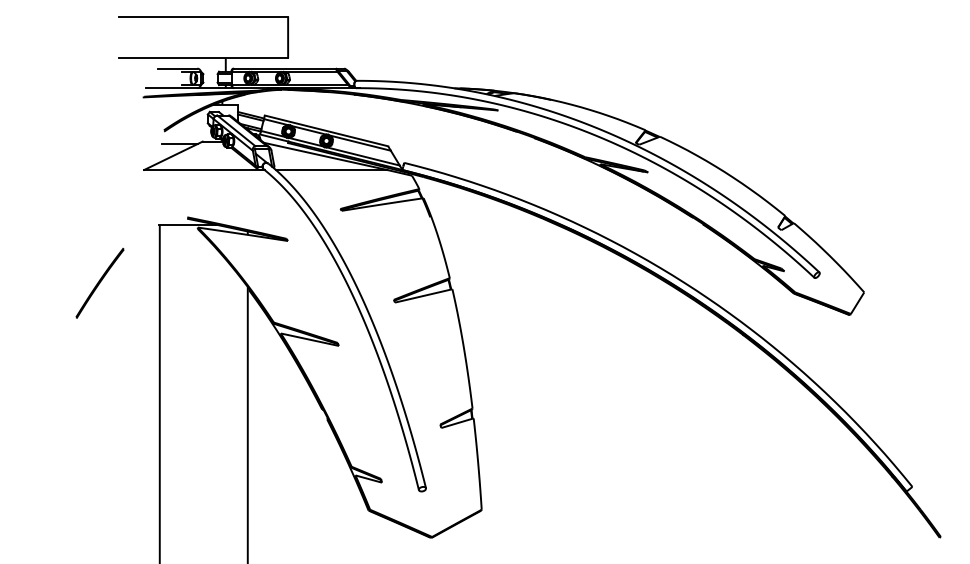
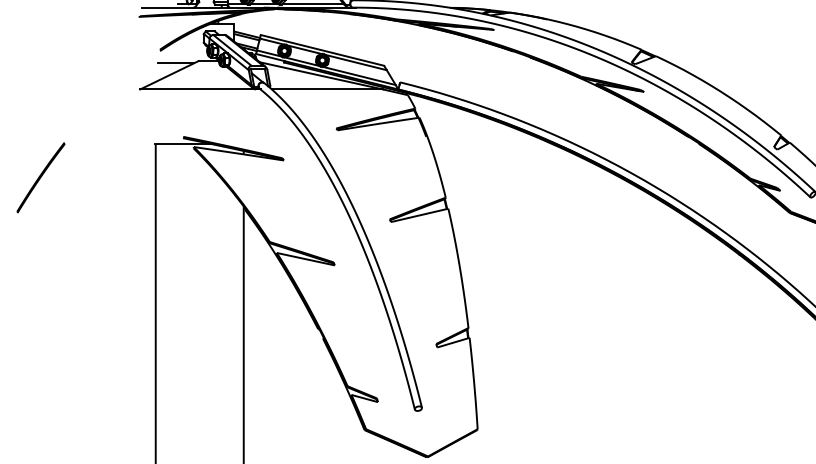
part: (99, 283) -> (40, 177), moved

